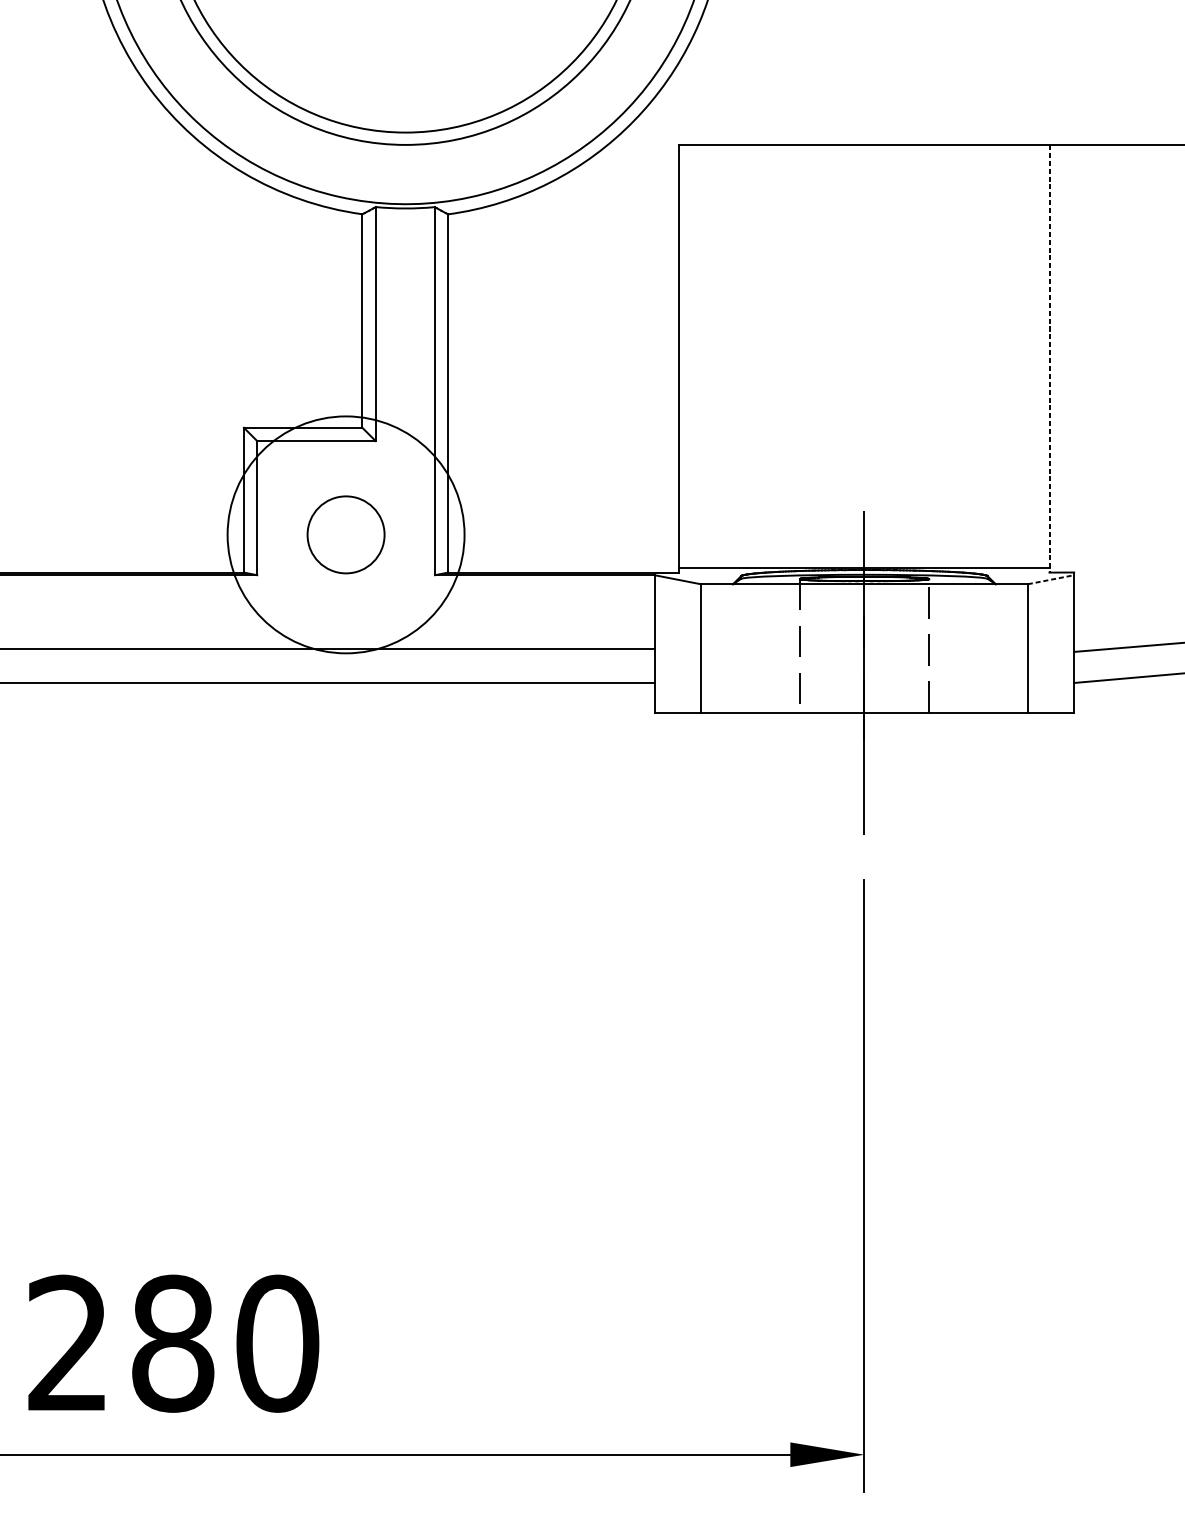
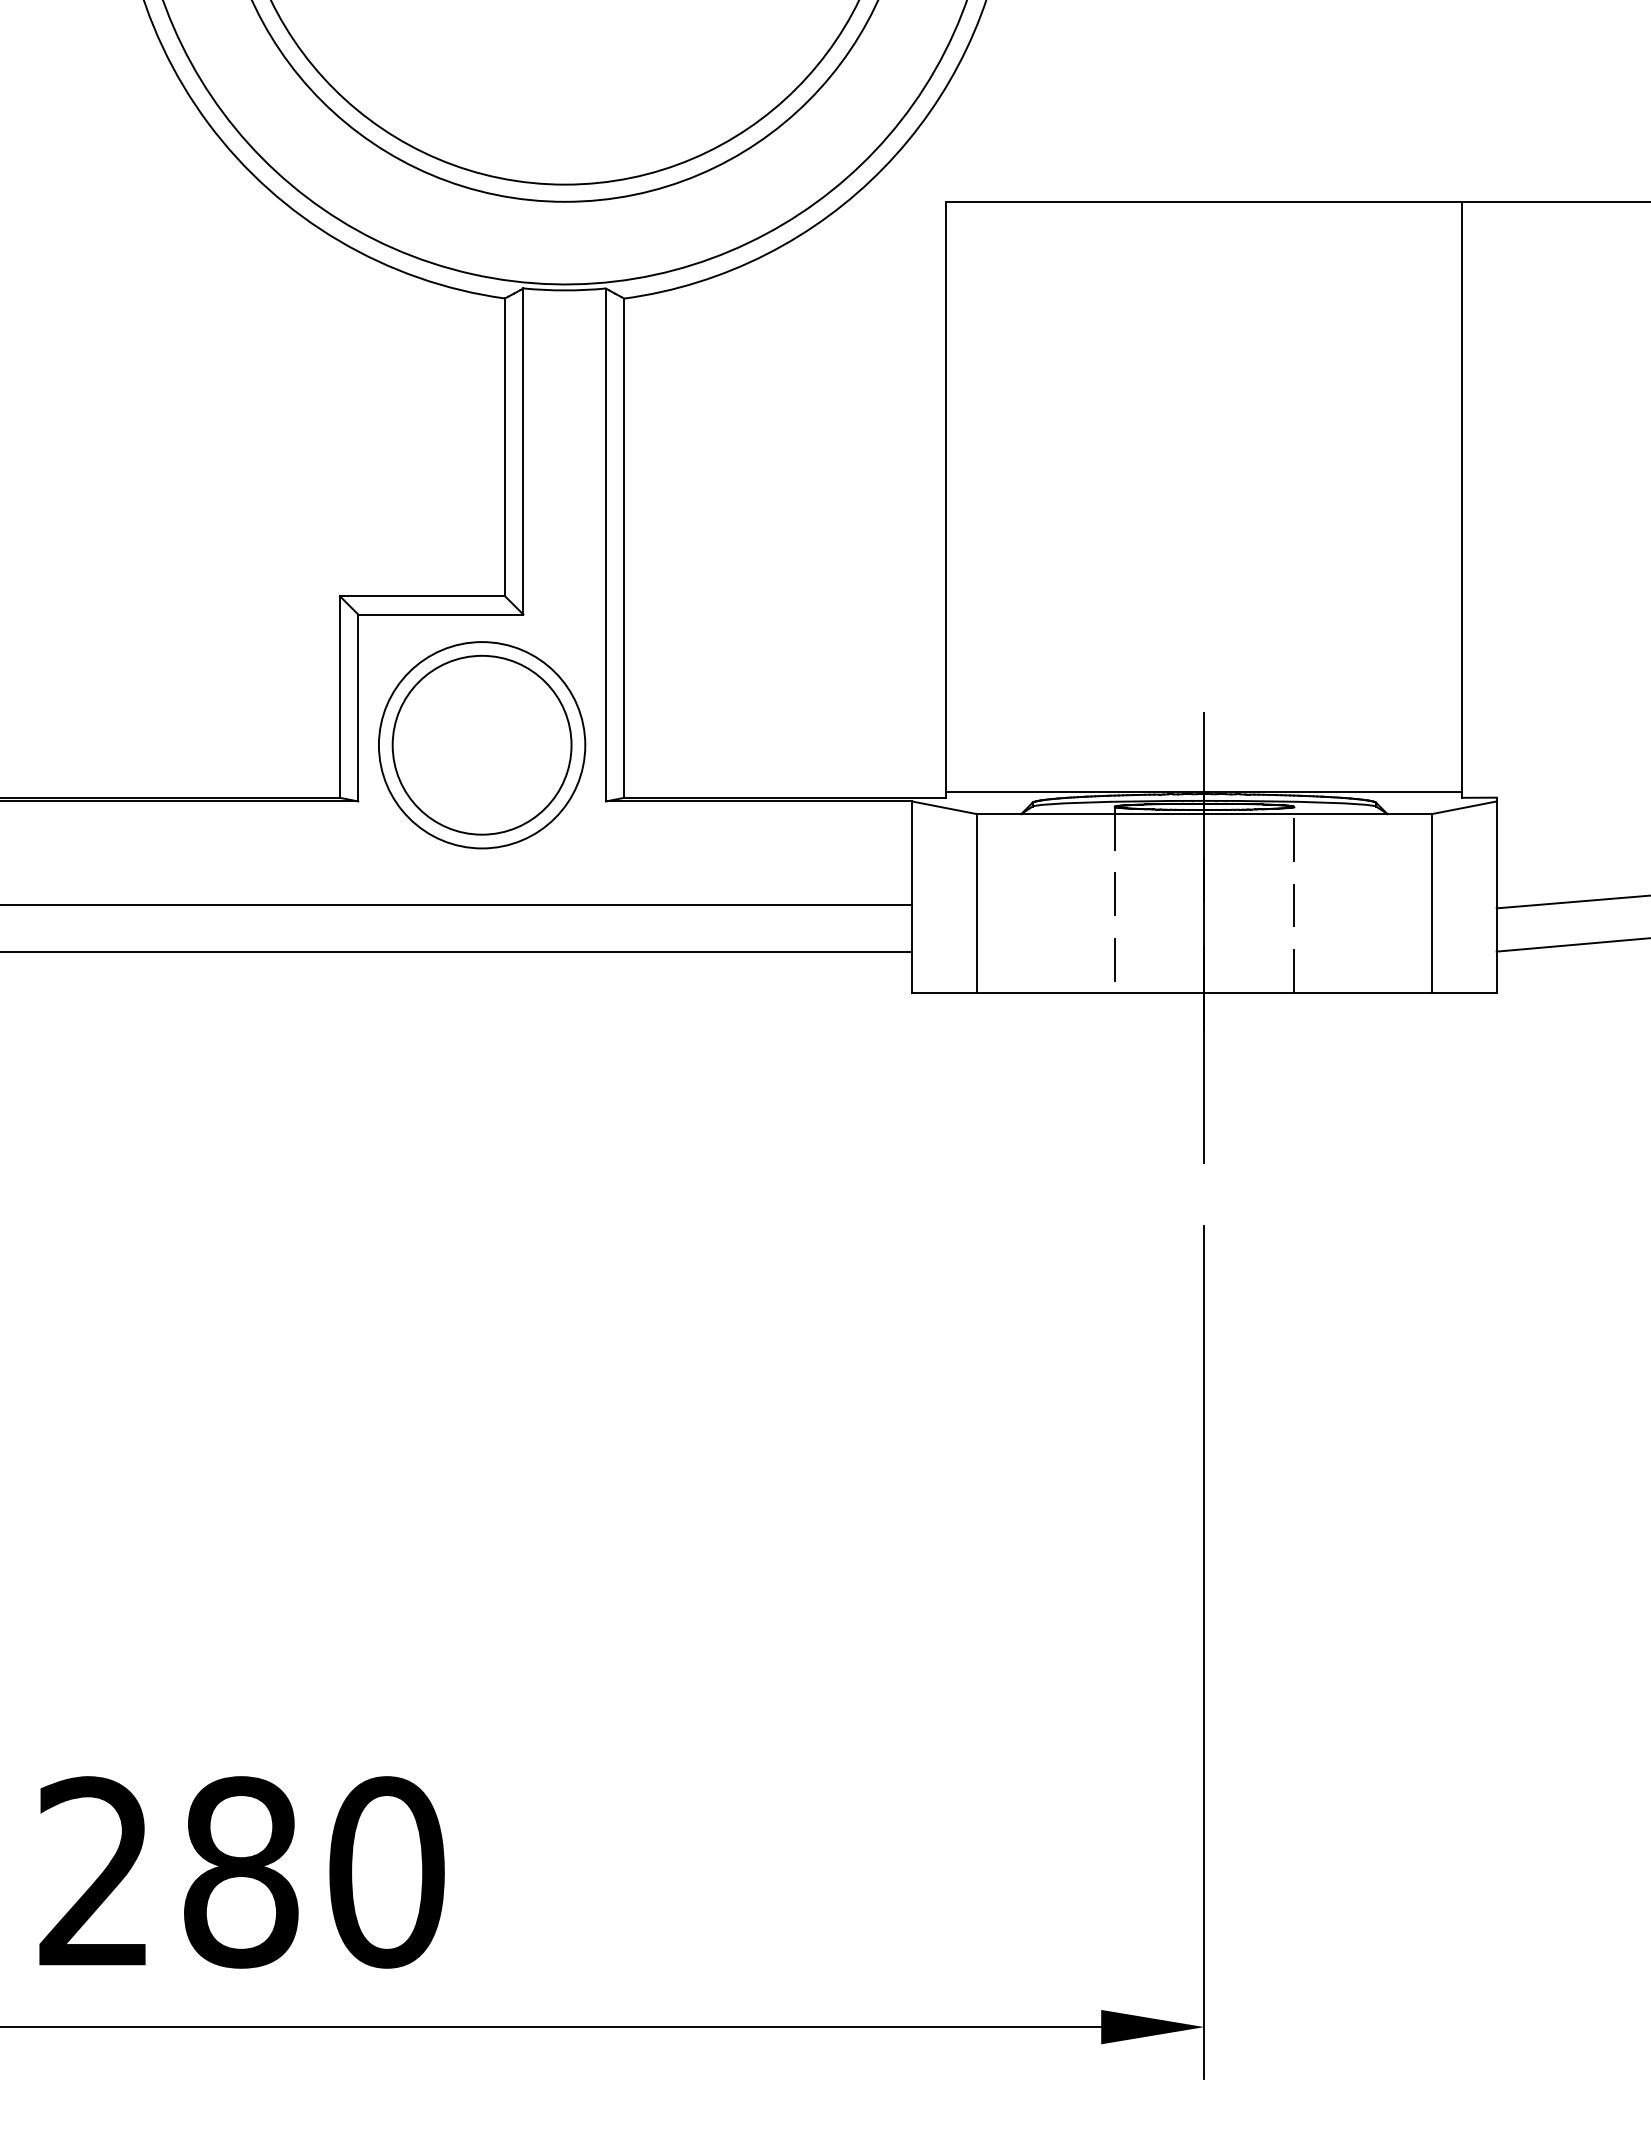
line: (1049, 358) -> (1462, 499), dashed -> solid
circle: (345, 534) -> (481, 744), size x1.67
circle: (345, 535) -> (481, 745), size x0.62
line: (1051, 579) -> (1464, 807), dashed -> solid

